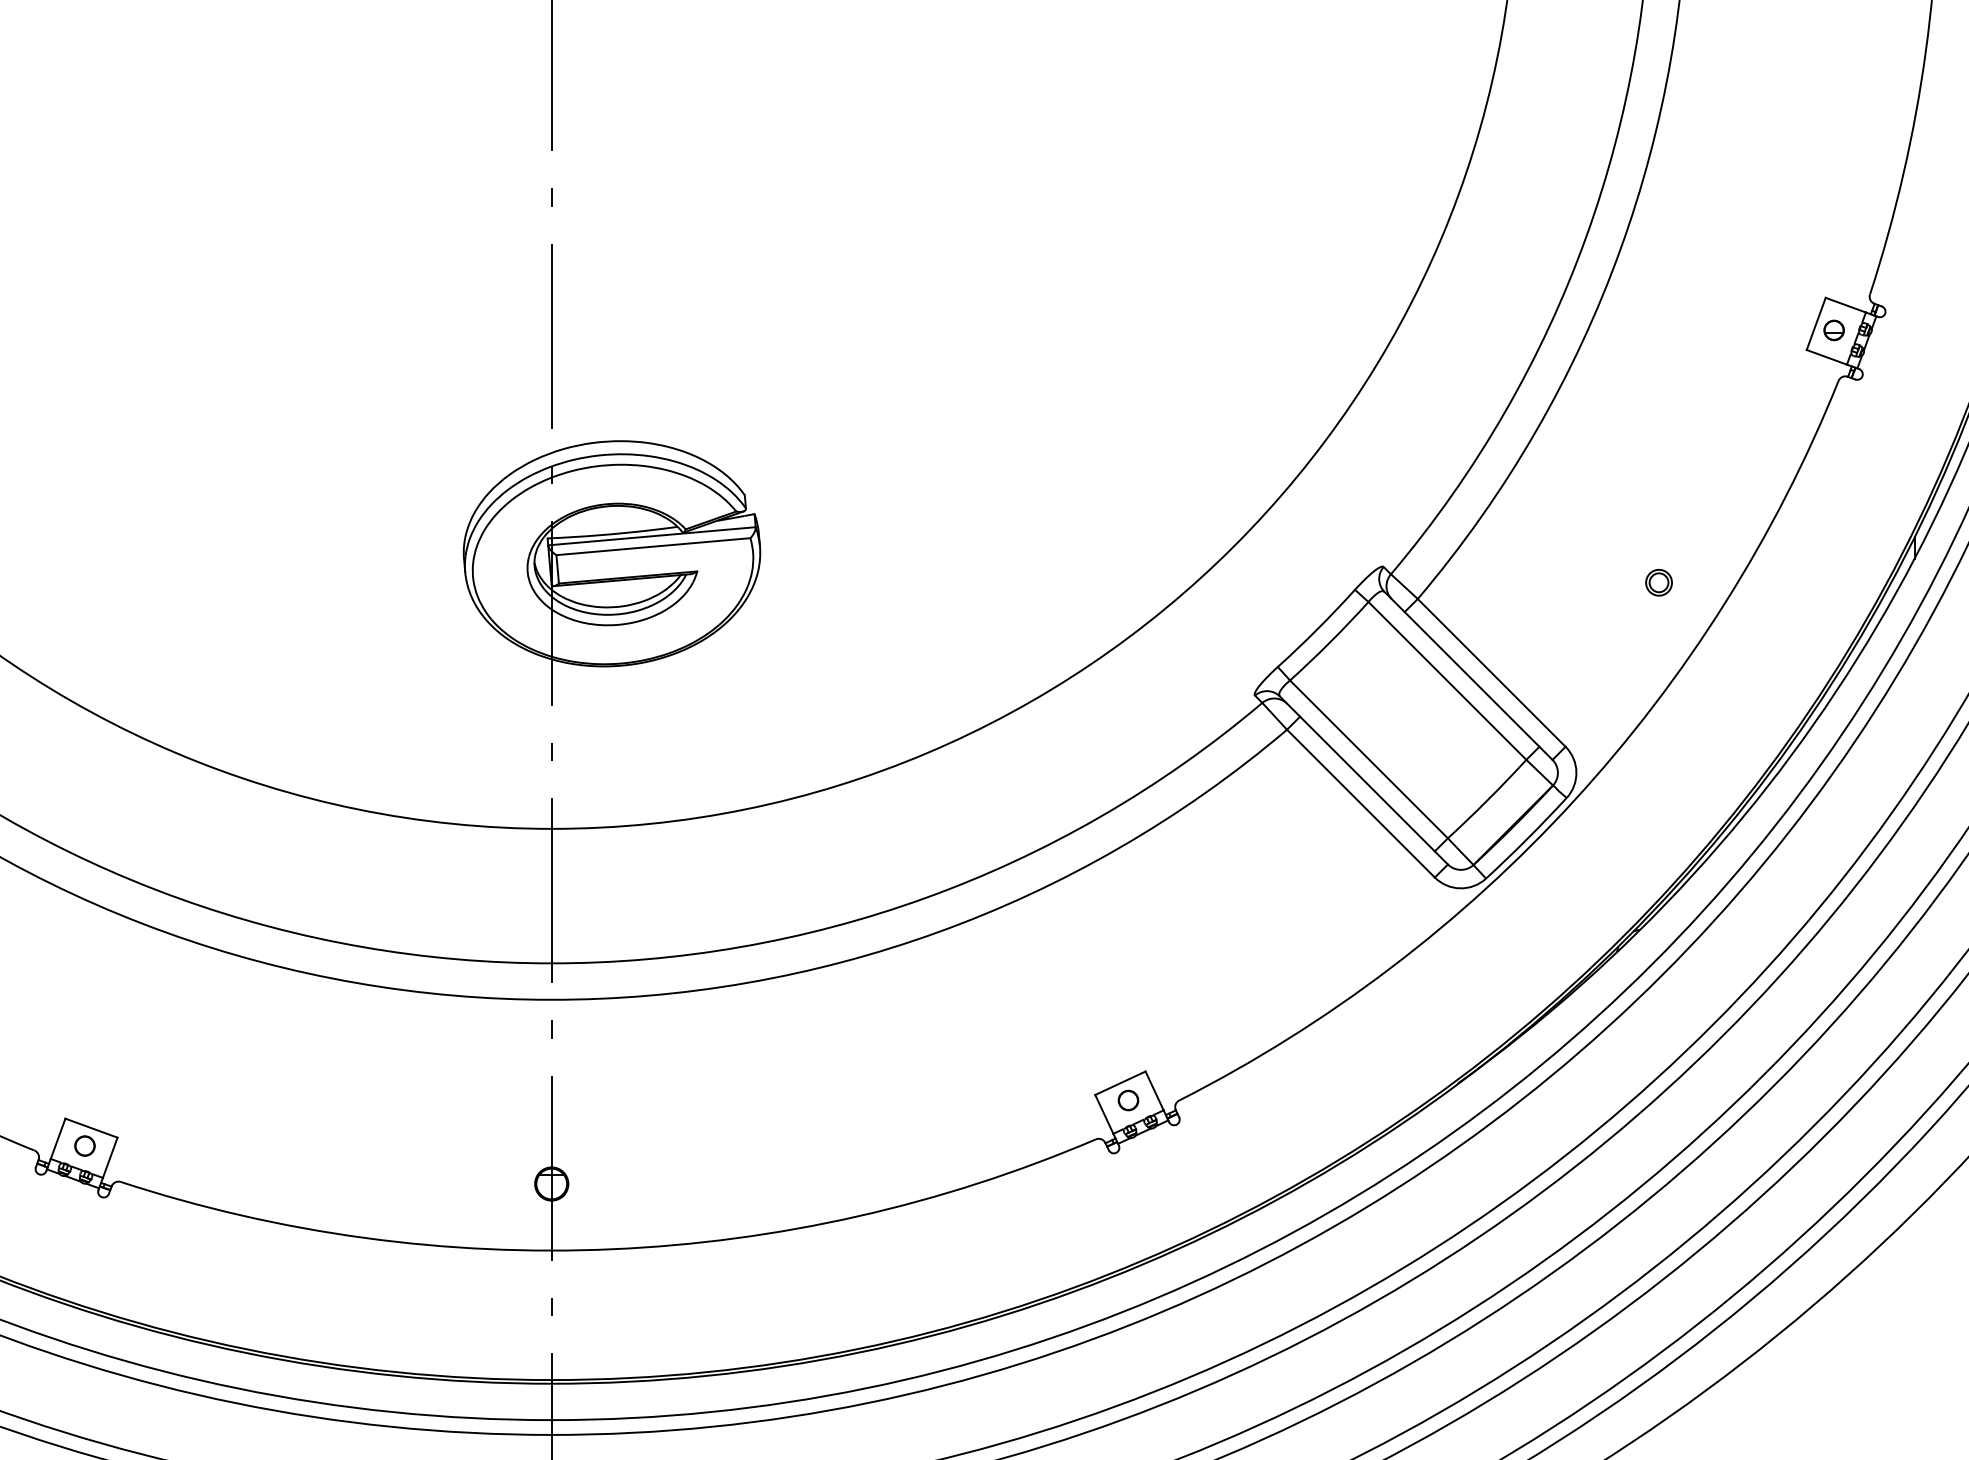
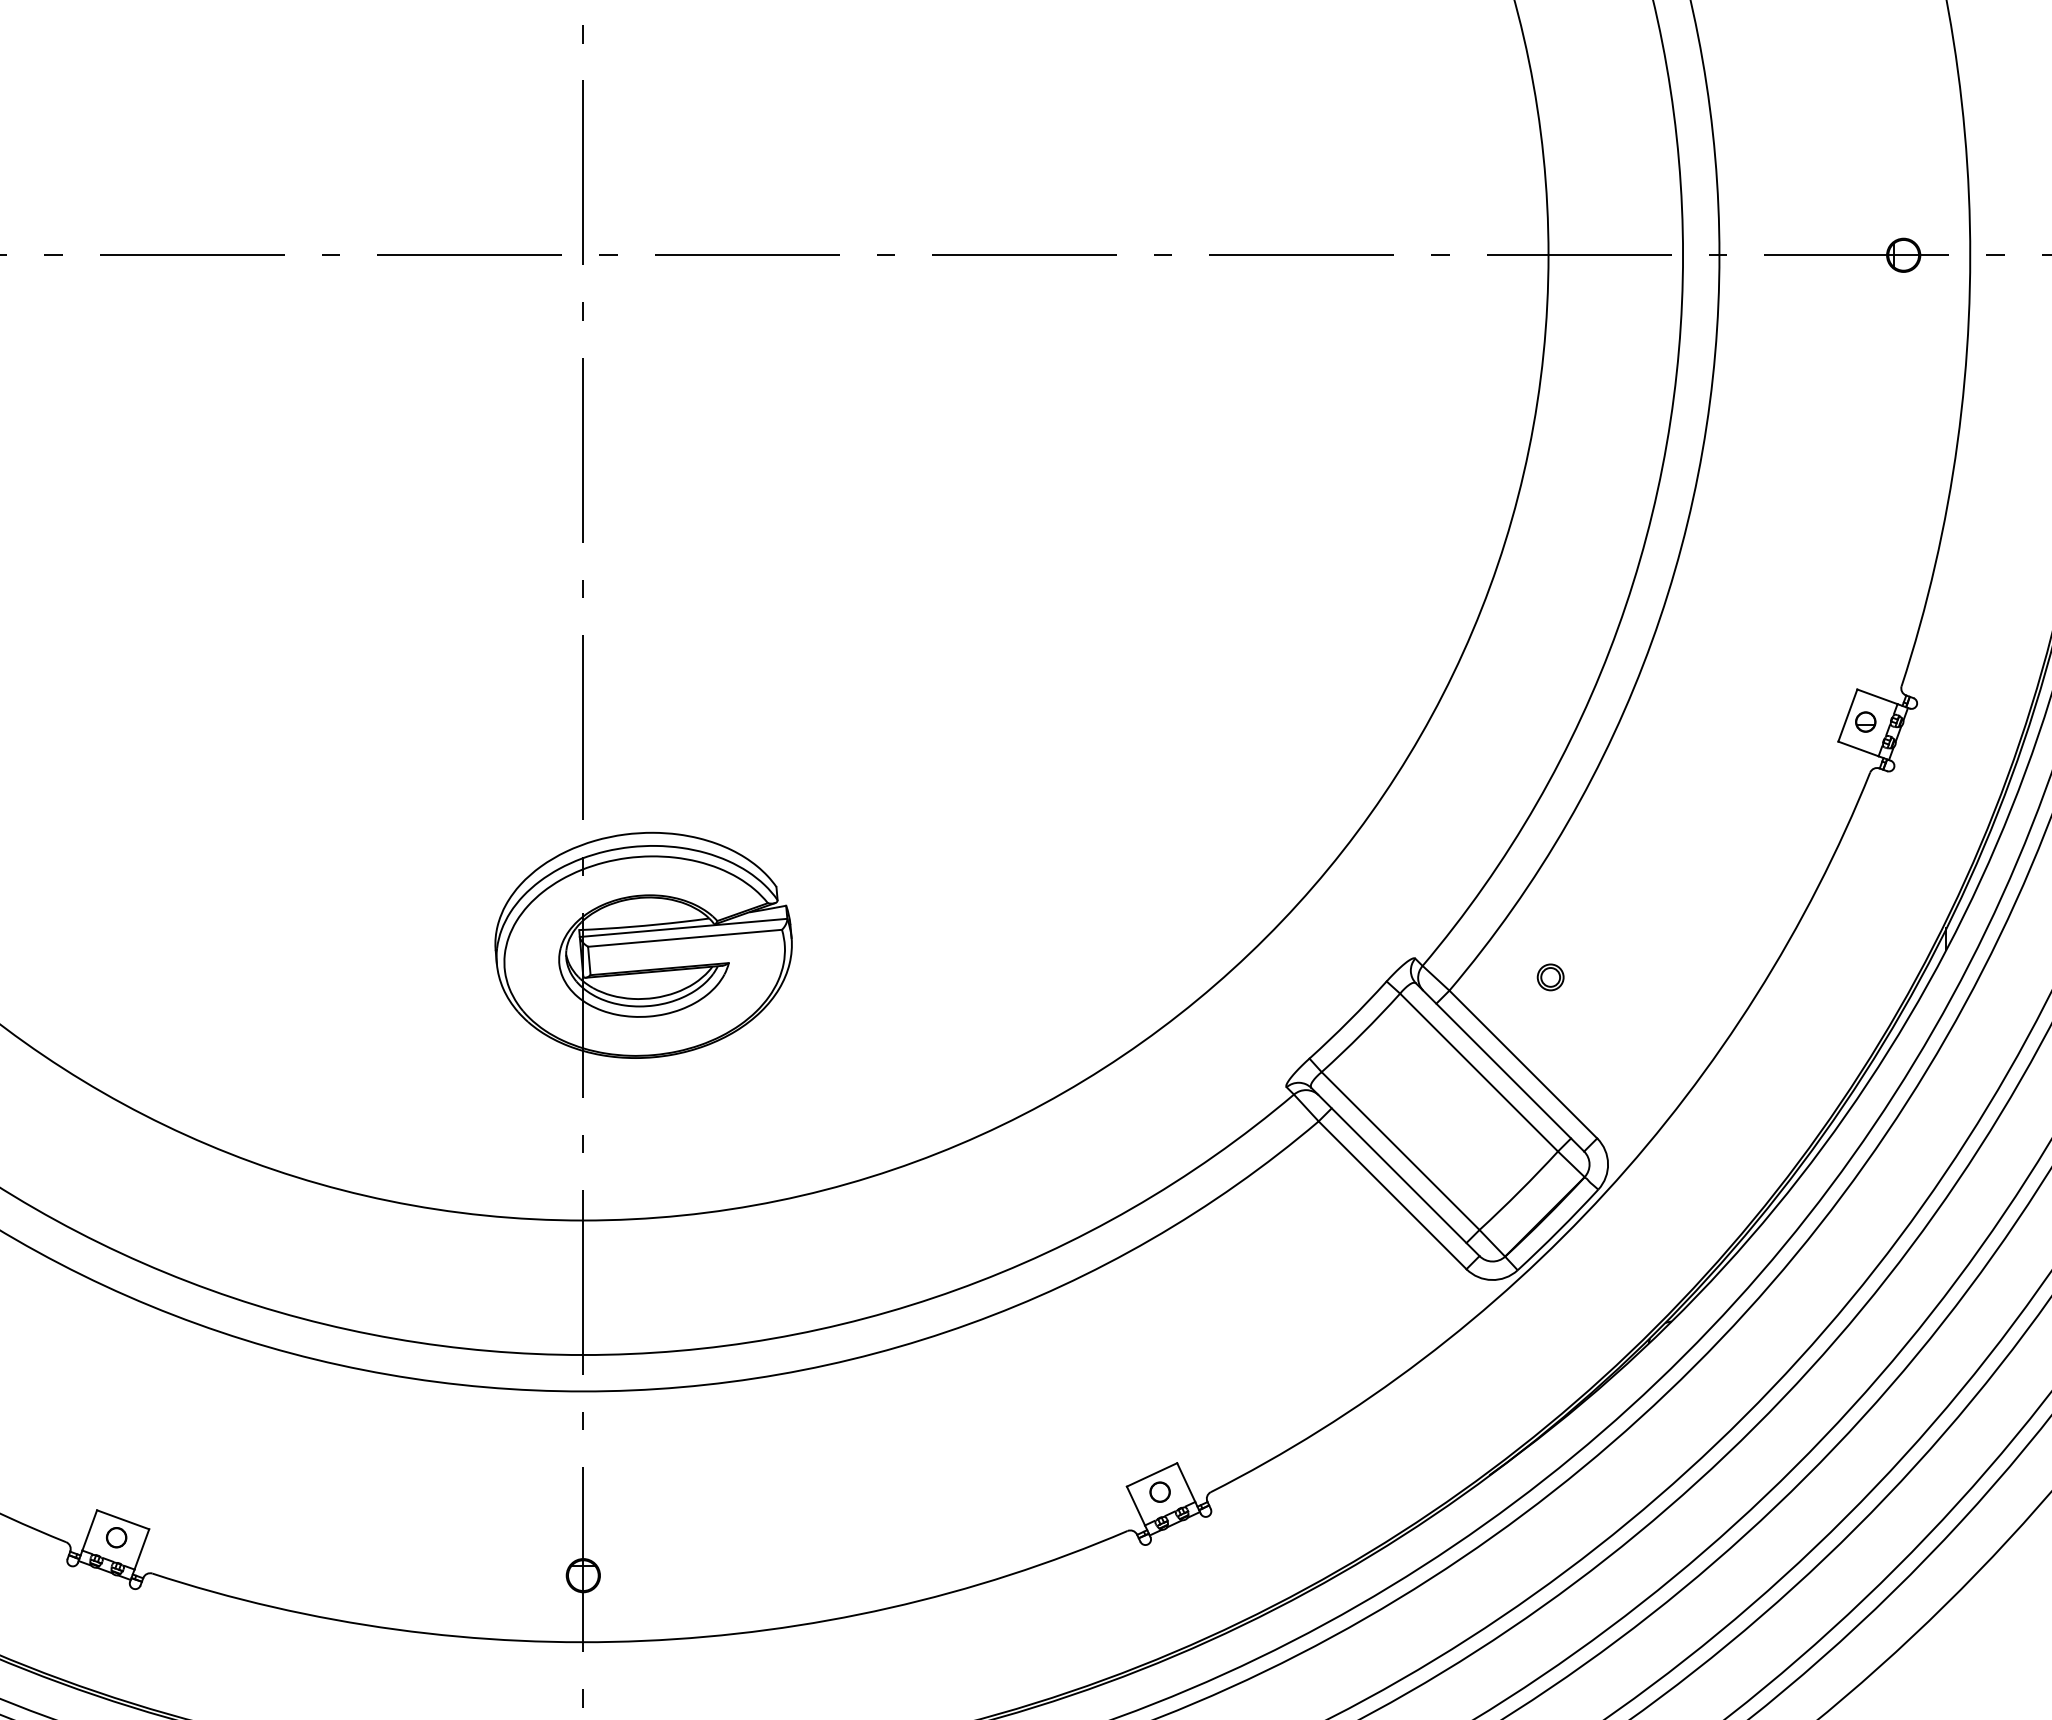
part: (1658, 582) -> (1550, 977), moved

